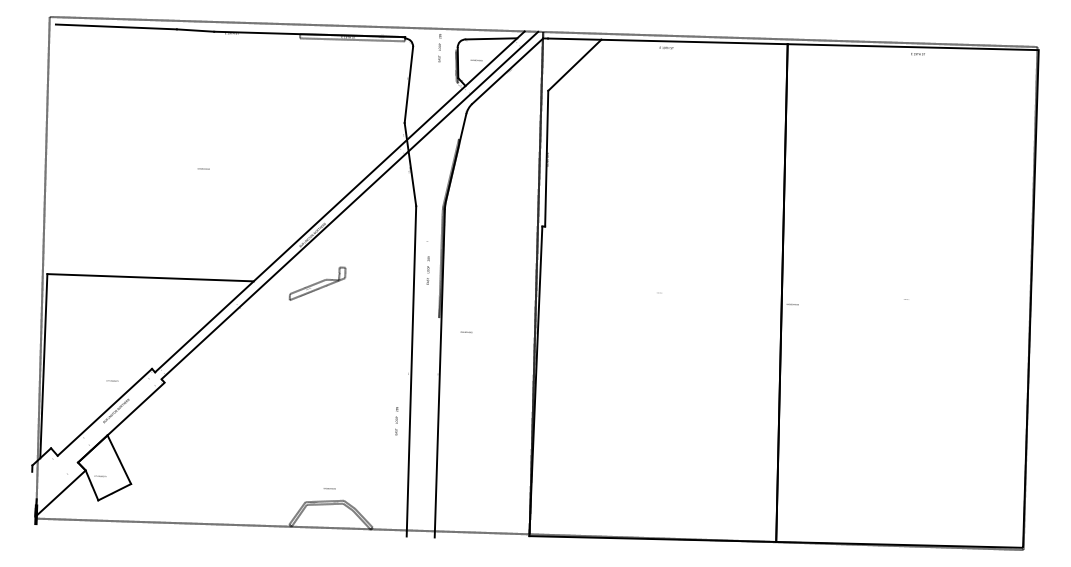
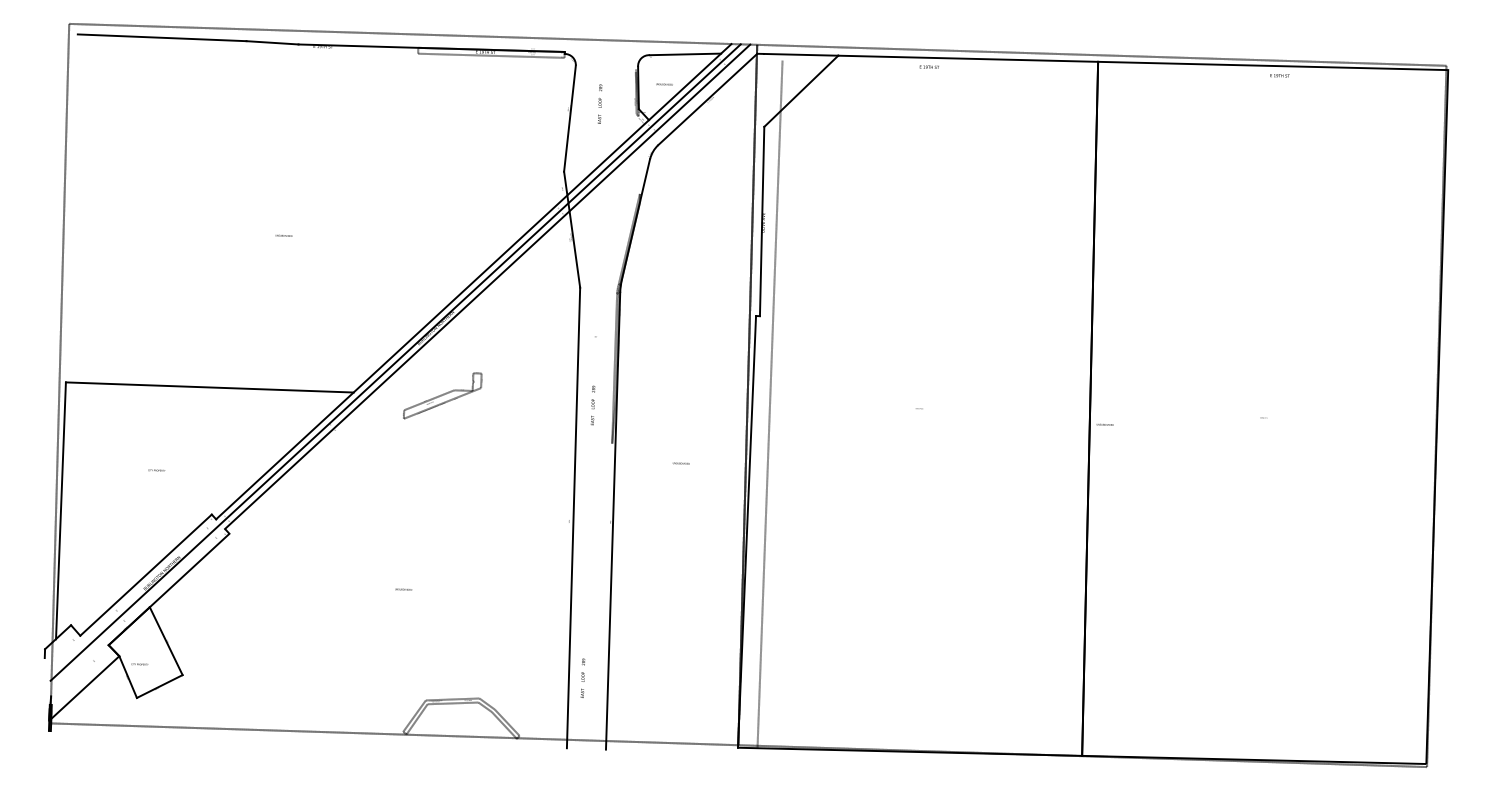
text: (440, 47) -> (600, 103), moved
line: (283, 259) -> (395, 362), added
text: (427, 270) -> (592, 405), moved
line: (551, 289) -> (769, 404), added
text: (465, 332) -> (680, 463), moved
text: (112, 381) -> (156, 470), moved
text: (396, 420) -> (582, 677), moved
text: (329, 488) -> (403, 589), moved

